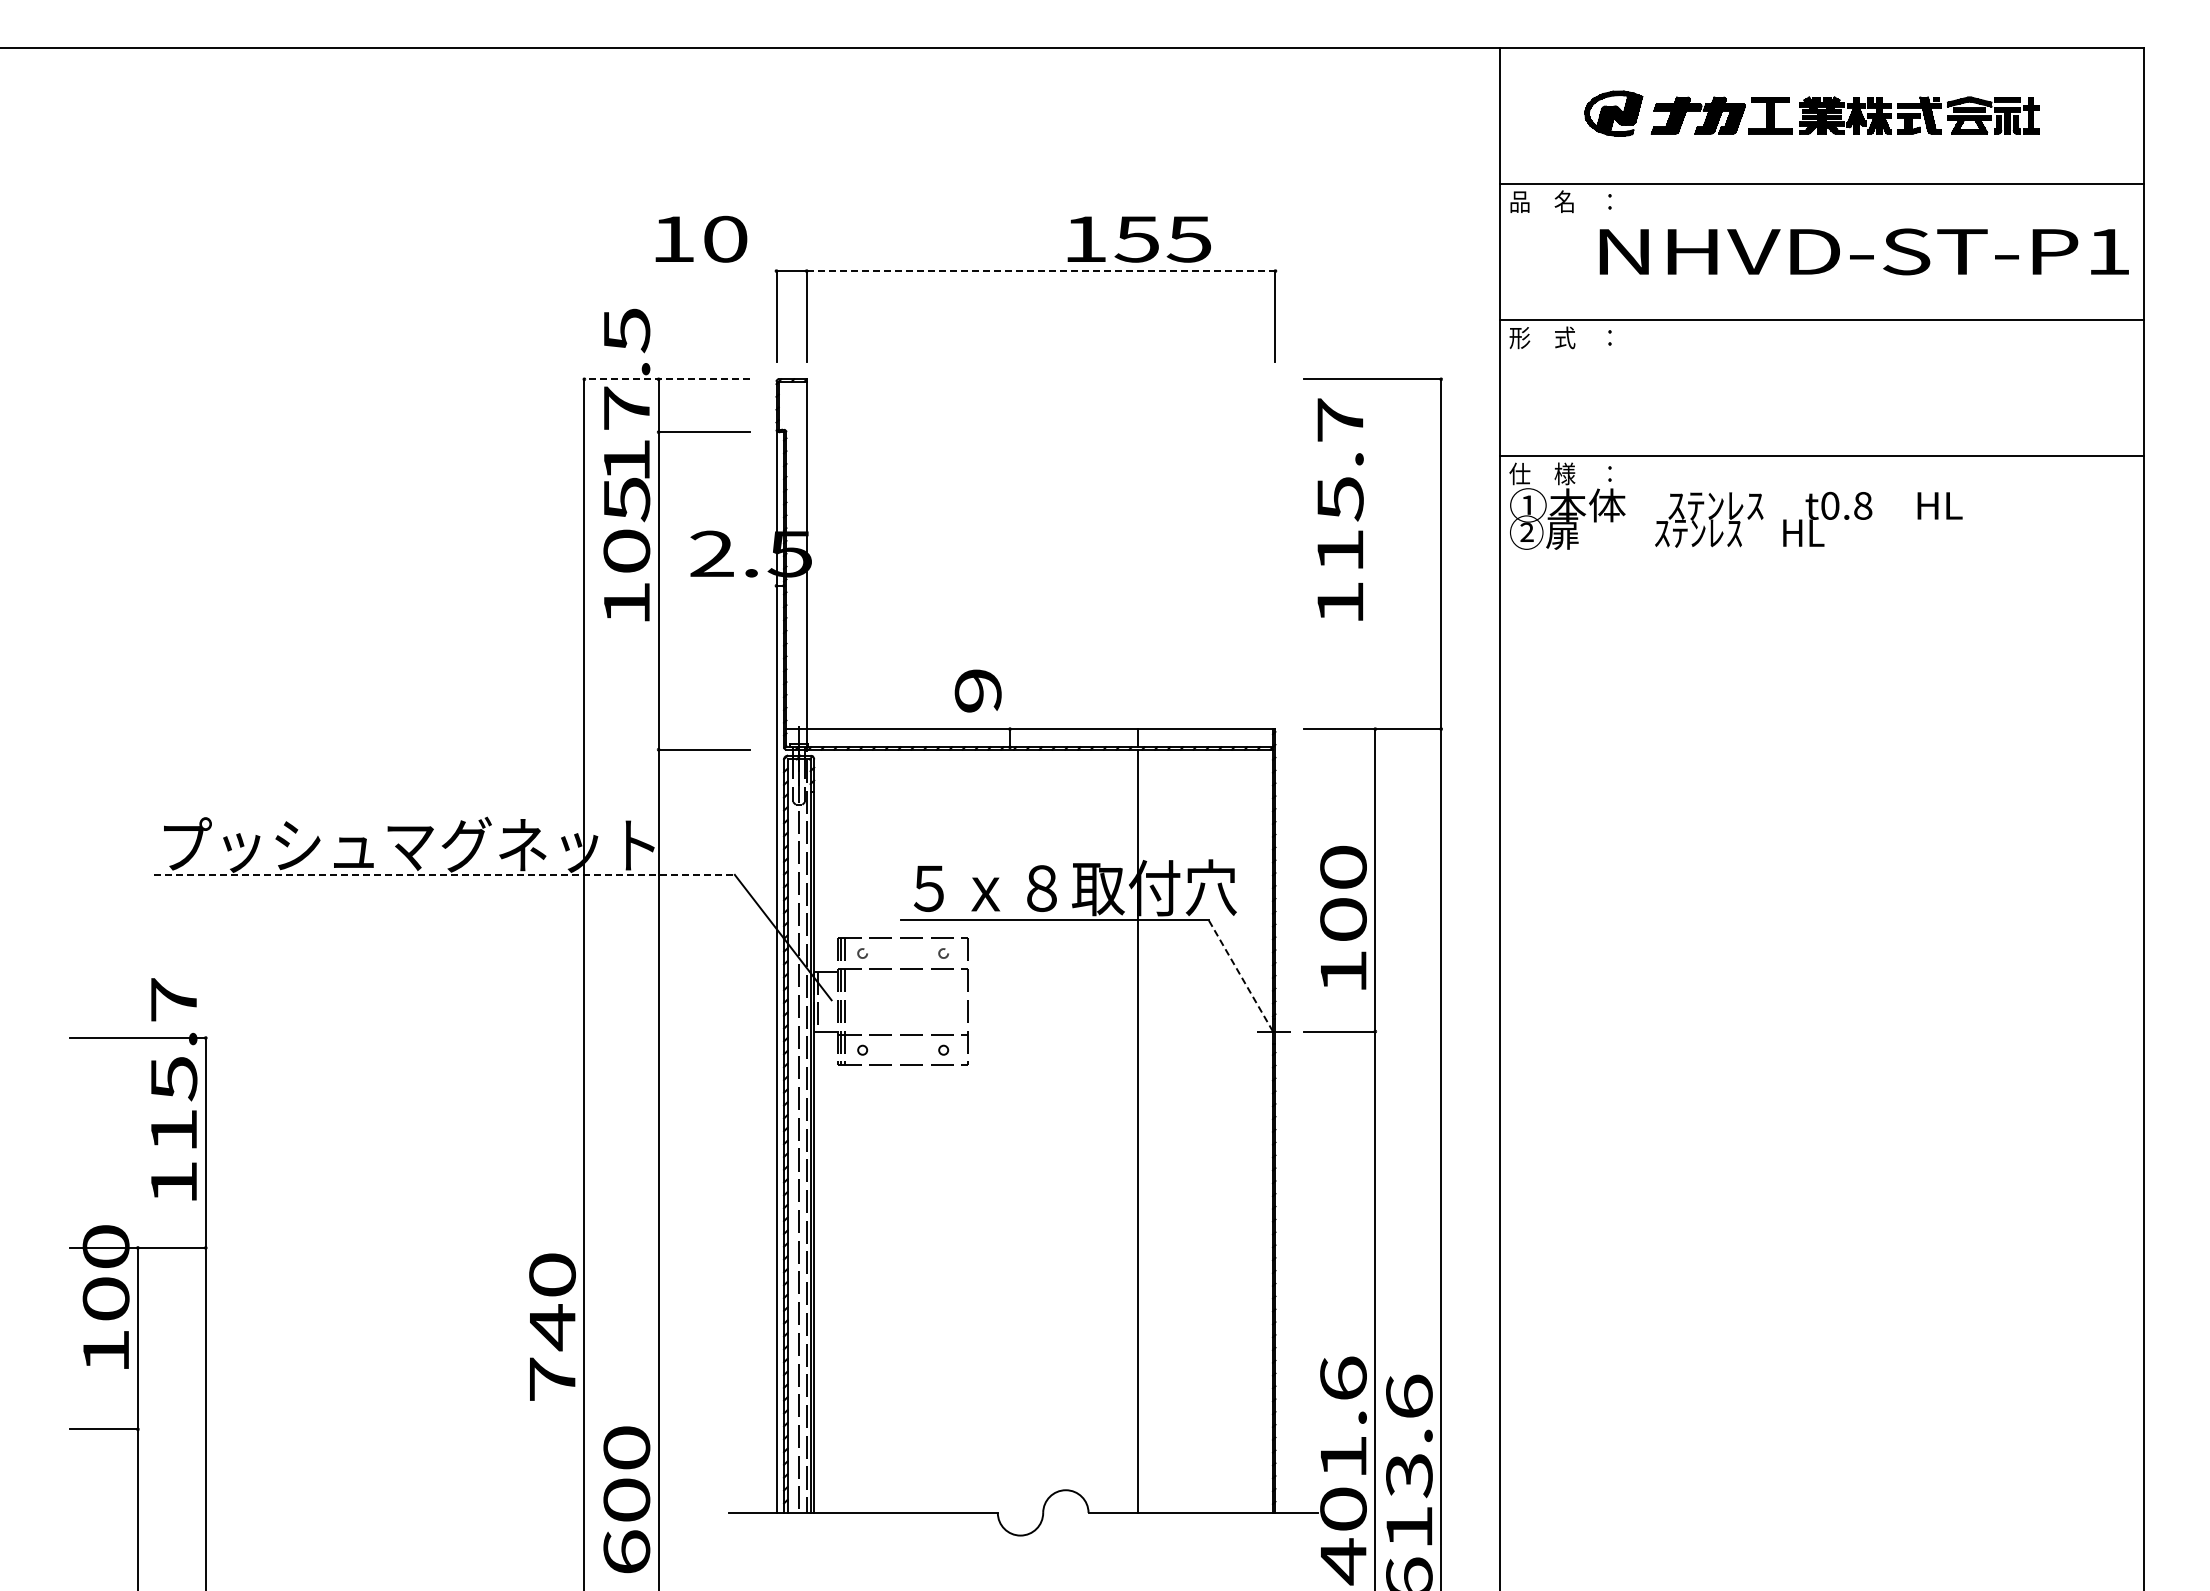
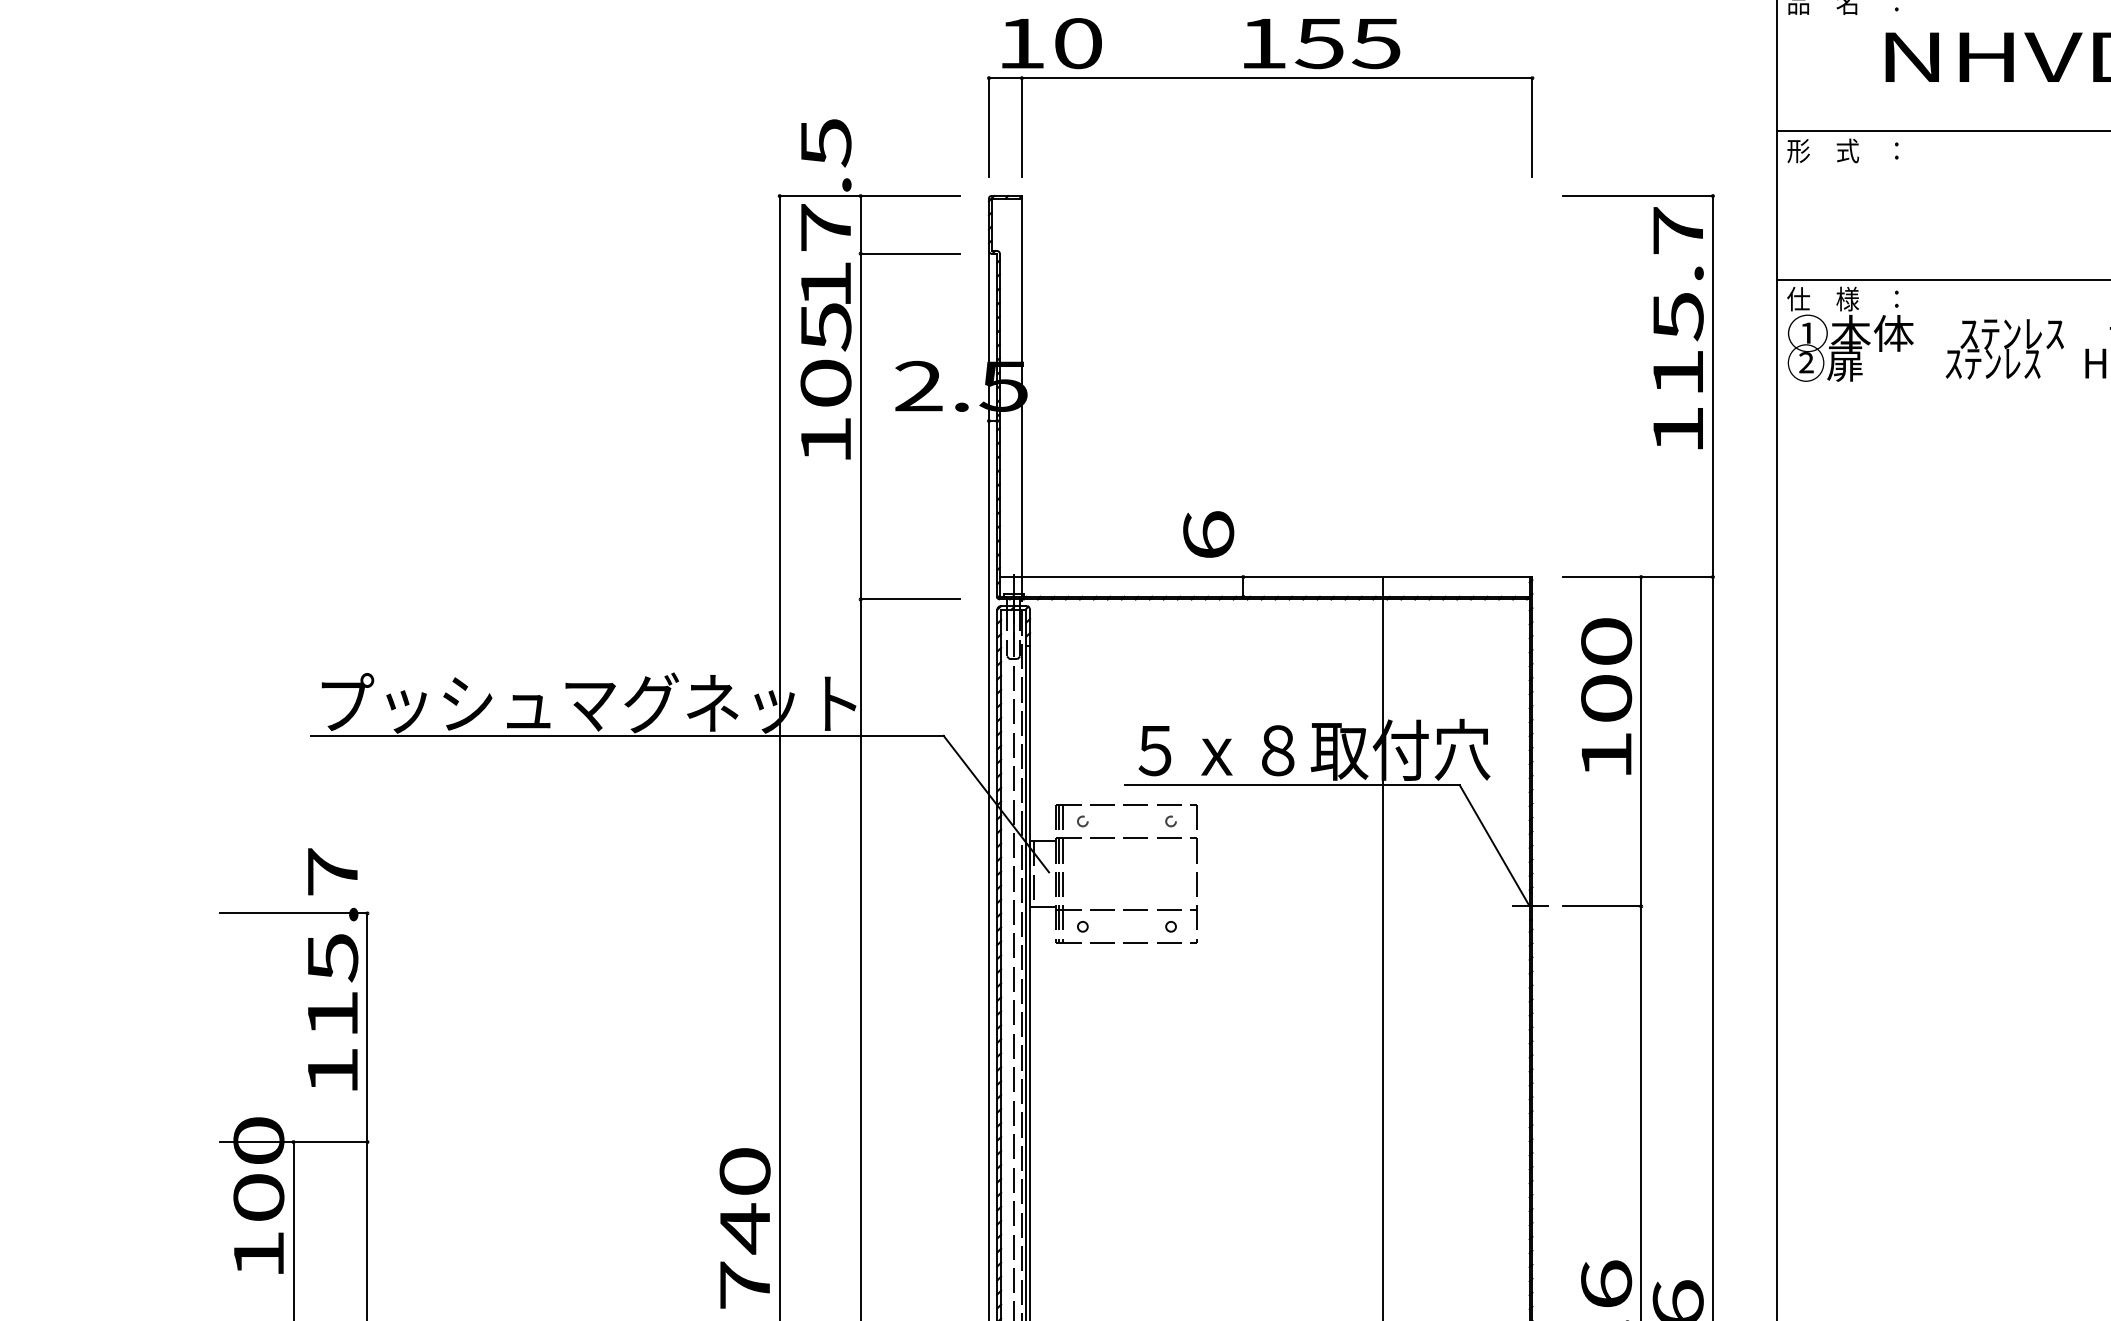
text: (701, 238) -> (1052, 42), moved
text: (1138, 239) -> (1321, 43), moved
line: (1041, 271) -> (1277, 78), dashed -> solid
line: (667, 379) -> (870, 196), dashed -> solid
text: (1340, 509) -> (1678, 328), moved
text: (977, 690) -> (1207, 534), 9 -> 6
line: (444, 874) -> (627, 735), dashed -> solid
text: (1343, 917) -> (1606, 696), moved
line: (1240, 975) -> (1494, 845), dashed -> solid

